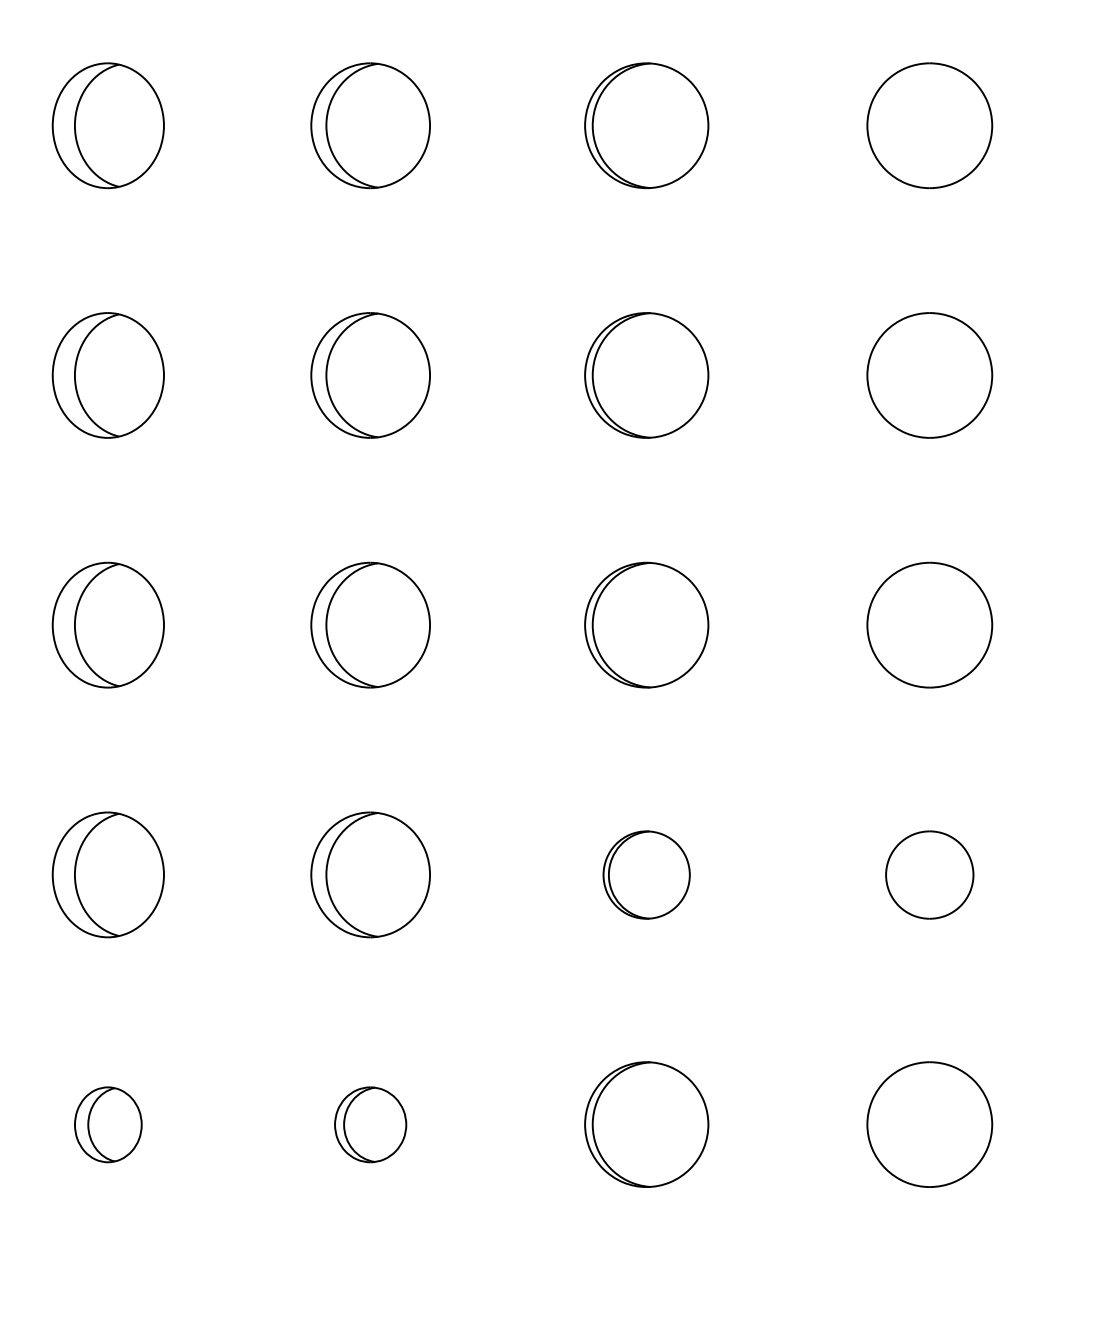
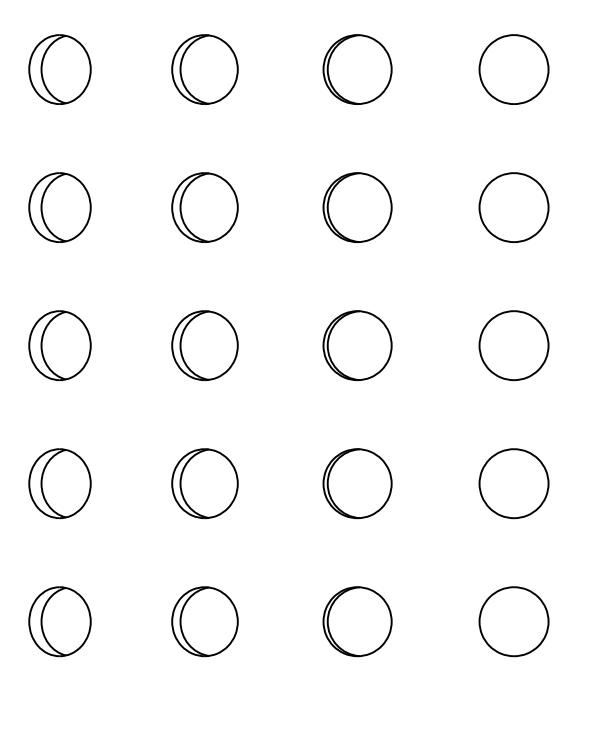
part: (646, 874) -> (357, 483), size x1.43
part: (928, 874) -> (513, 483), size x1.43
part: (107, 1124) -> (59, 621), size x1.67
part: (369, 1124) -> (204, 621), size x1.67

